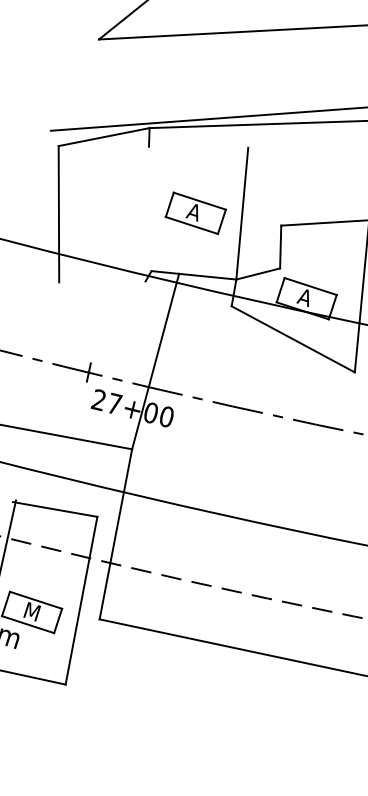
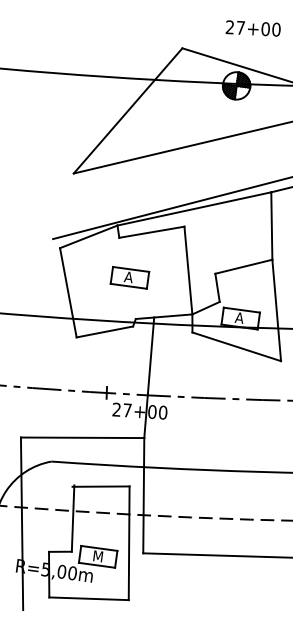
line: (198, 146) -> (151, 231), added
part: (195, 212) -> (129, 277), moved
line: (101, 281) -> (104, 331), added

